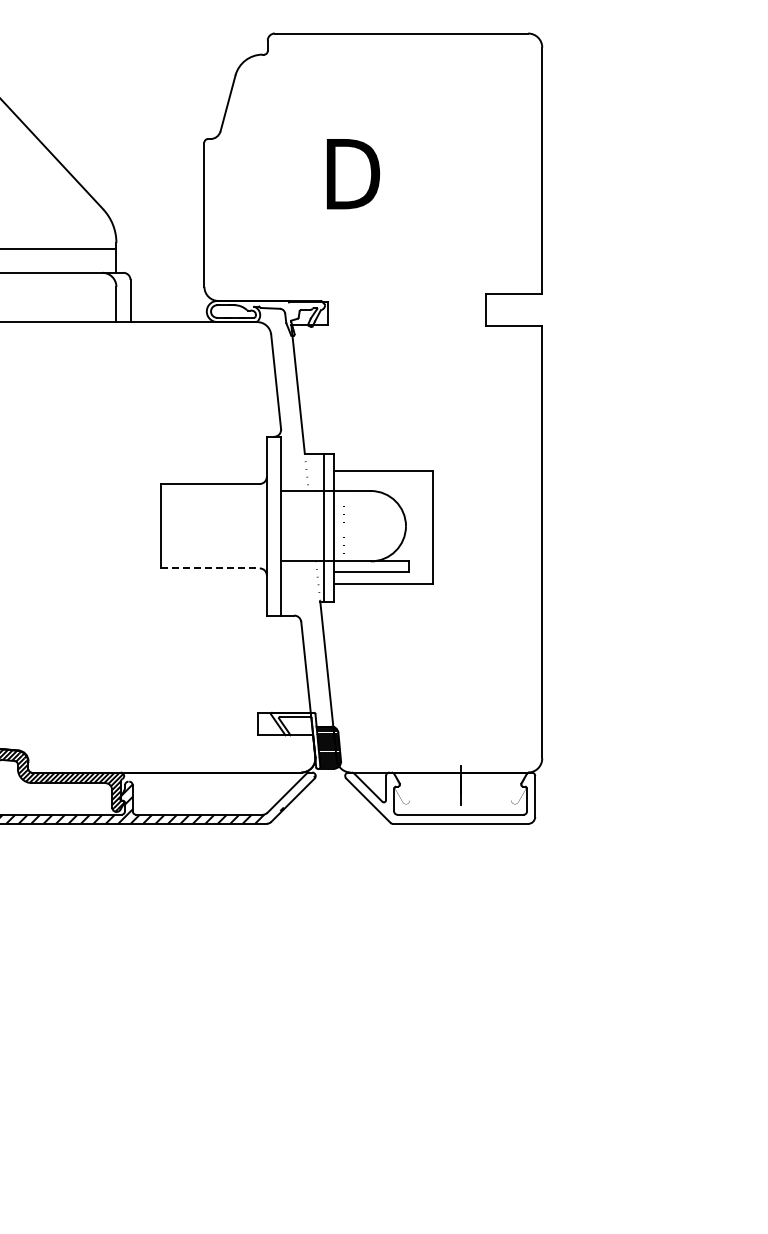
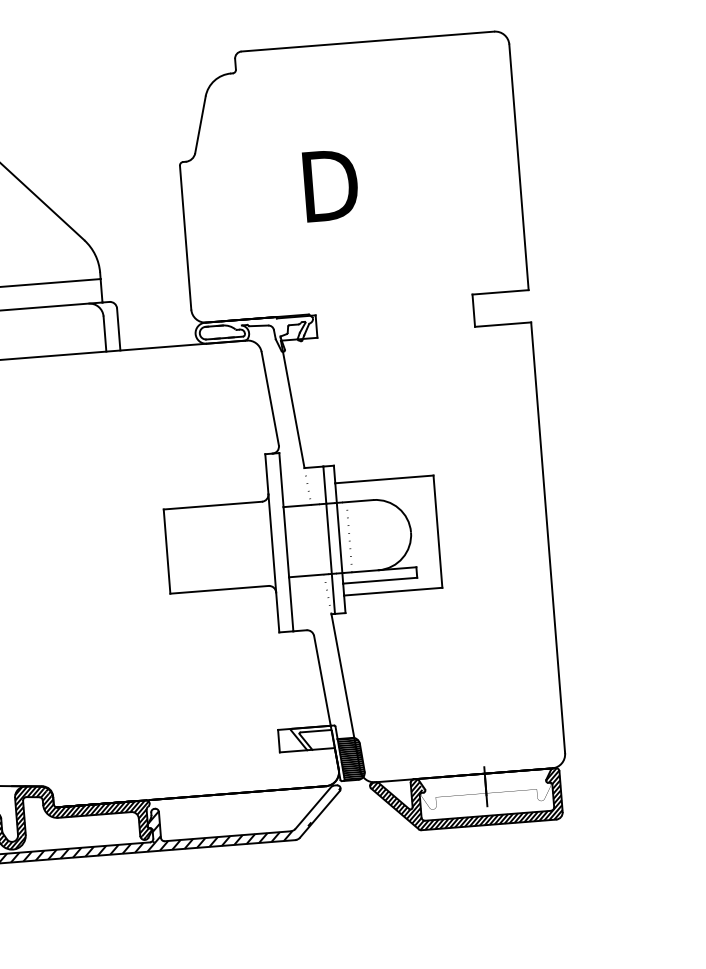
line: (211, 568) -> (220, 589), dashed -> solid
hatch: (440, 797) -> (466, 800), added

